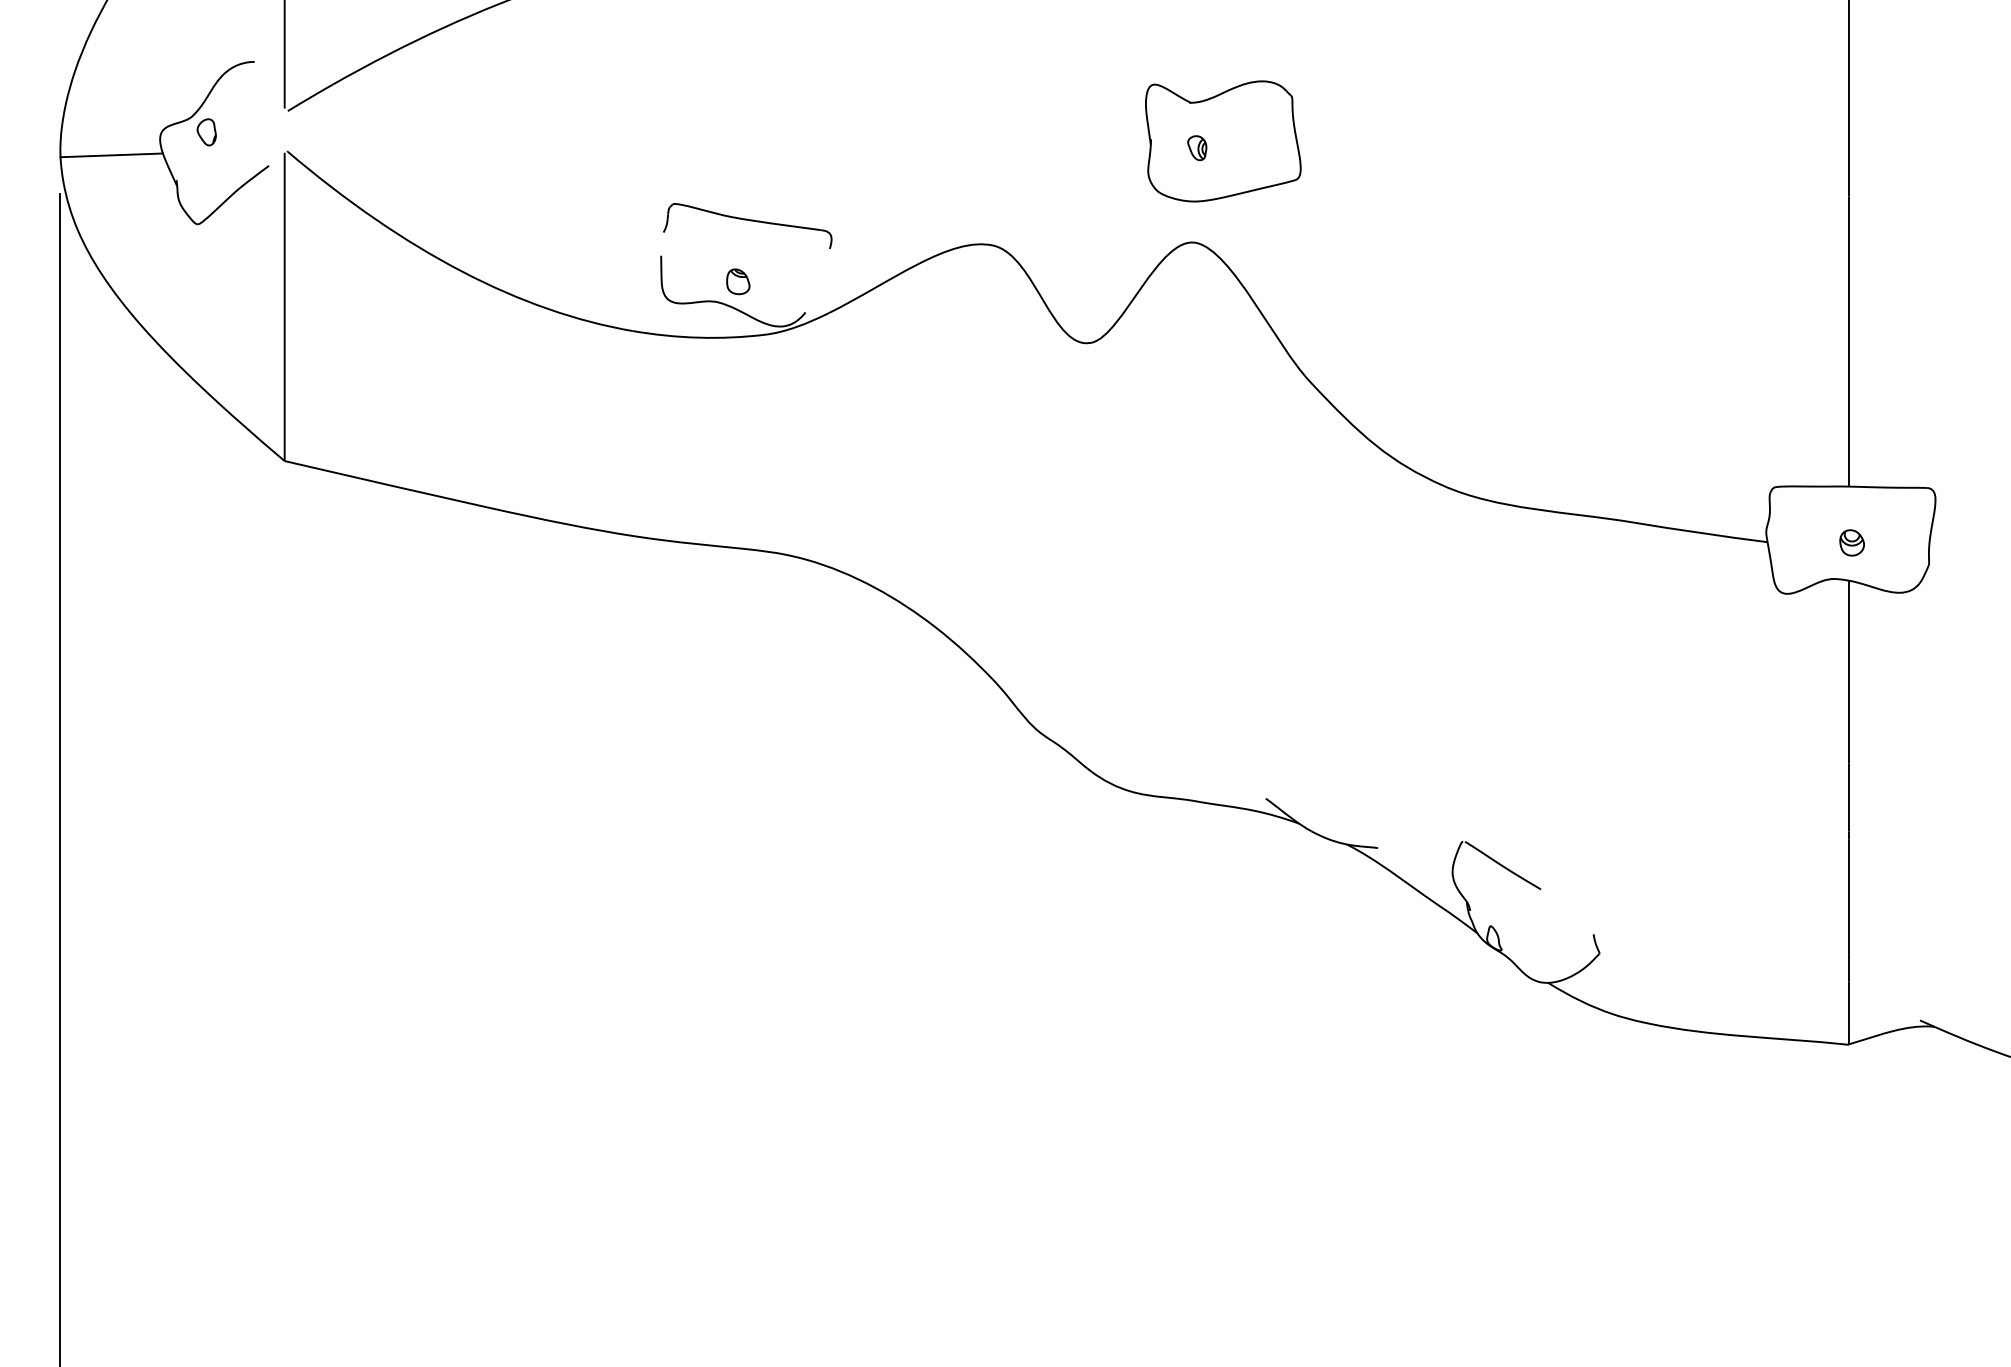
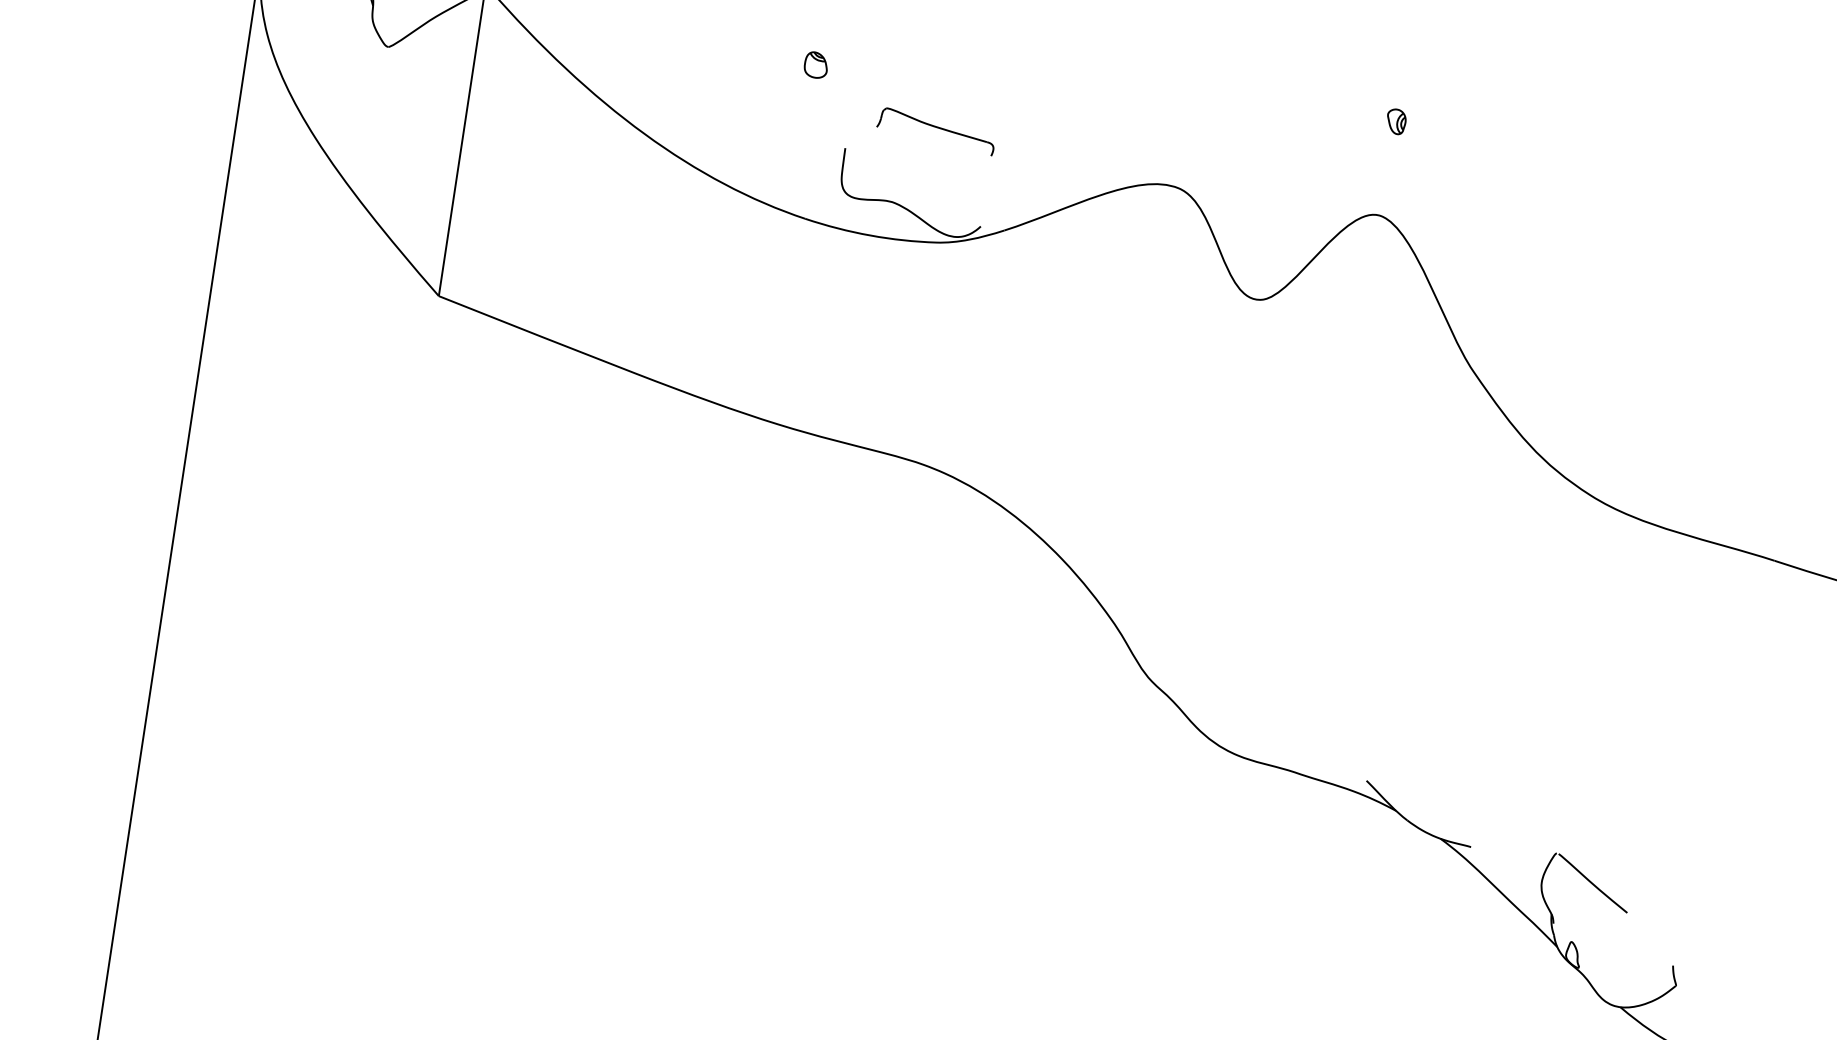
part: (1223, 141) -> (1423, 118), removed
part: (747, 225) -> (936, 130), size x0.7
part: (738, 281) -> (816, 64), moved

